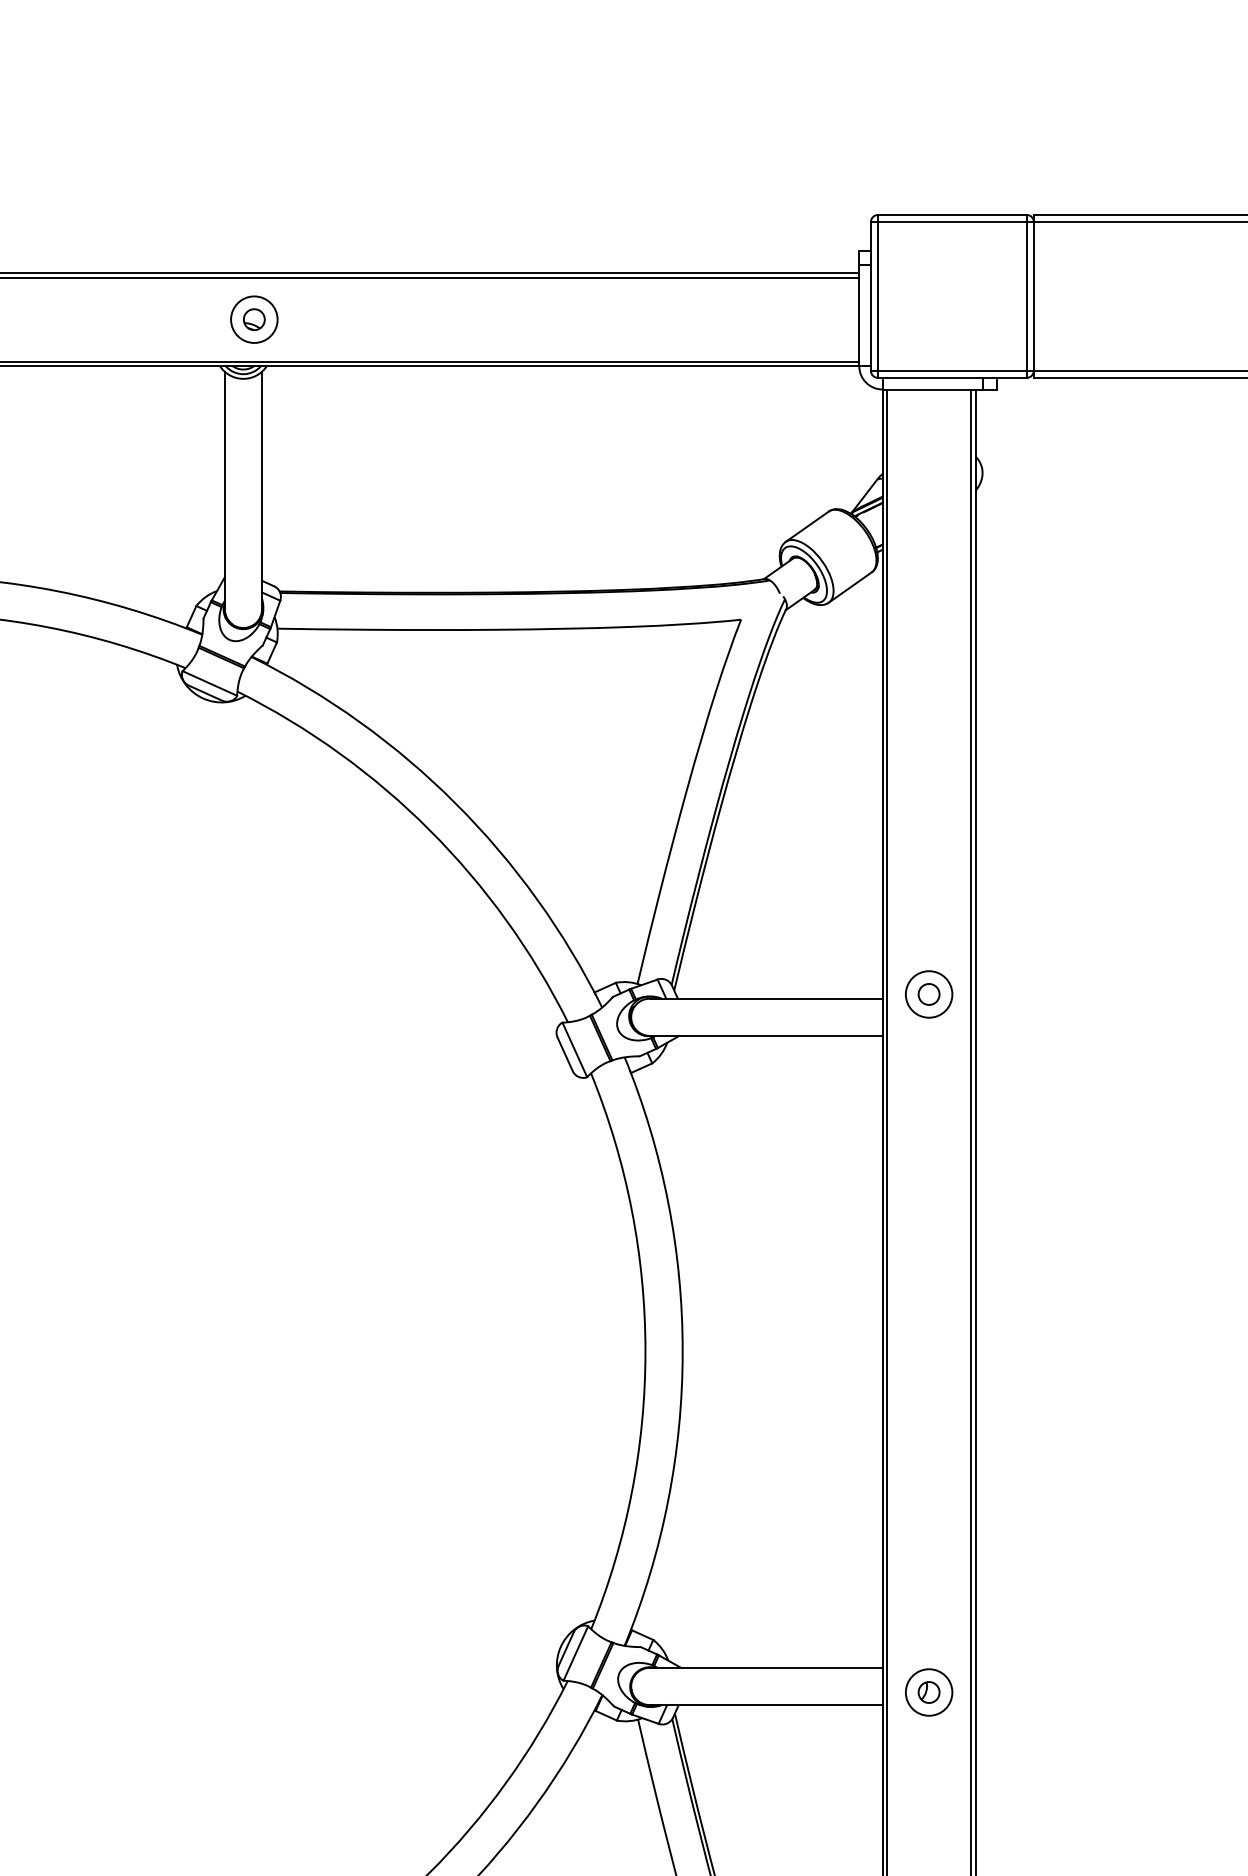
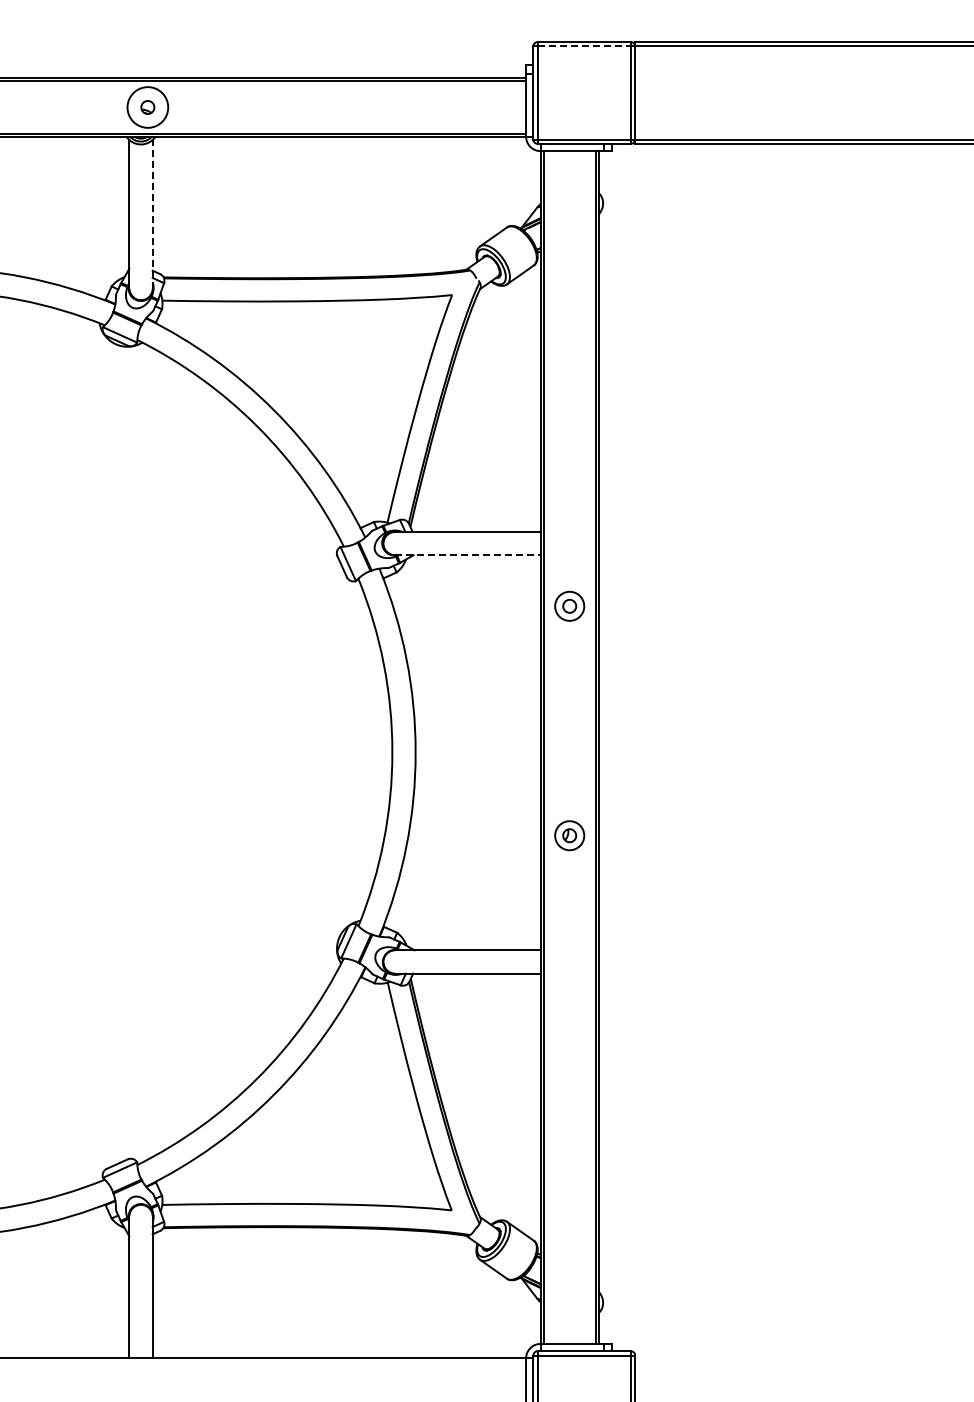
line: (952, 222) -> (584, 46), solid -> dashed
circle: (253, 319) -> (147, 107), size x1.4
line: (261, 489) -> (152, 213), solid -> dashed
part: (928, 993) -> (569, 605), moved
line: (765, 1036) -> (467, 555), solid -> dashed
part: (928, 1692) -> (569, 835), moved

